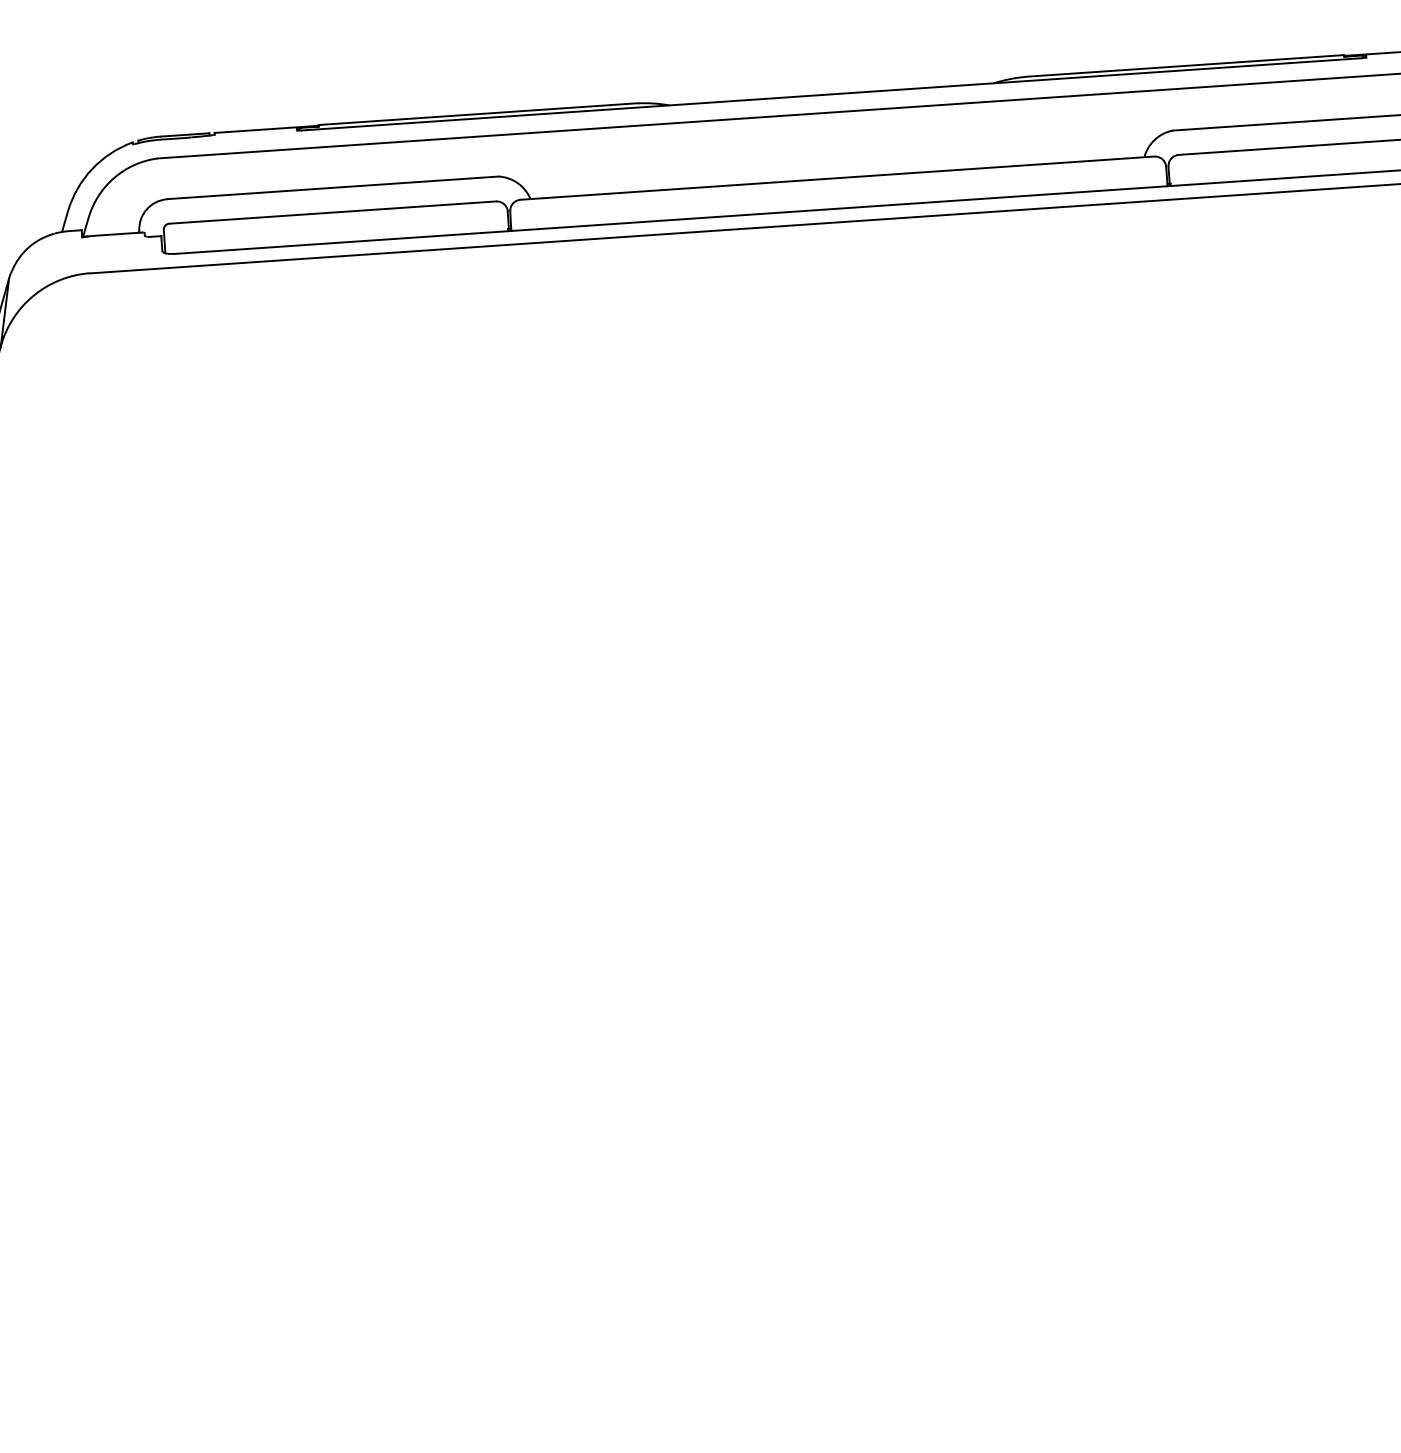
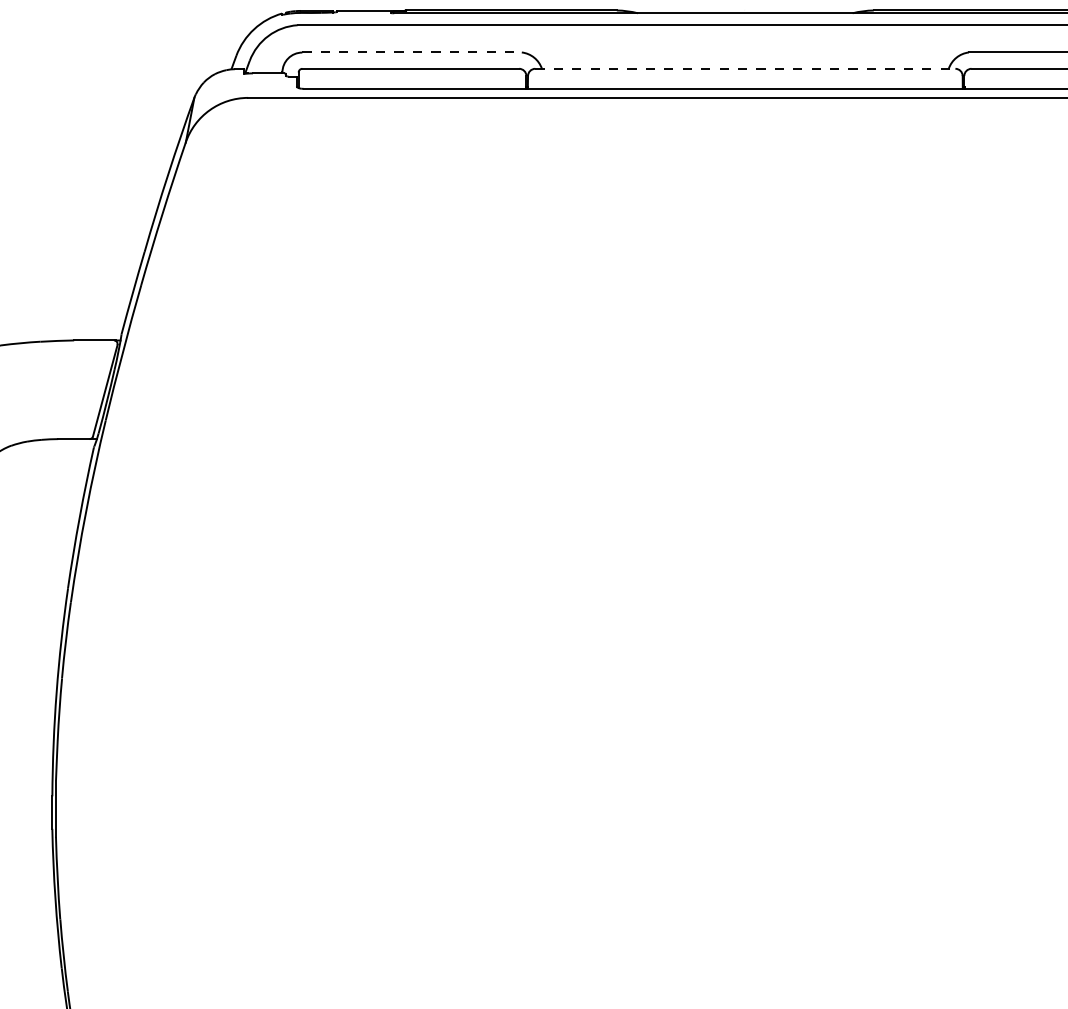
line: (837, 177) -> (745, 68), solid -> dashed
line: (333, 187) -> (412, 52), solid -> dashed

